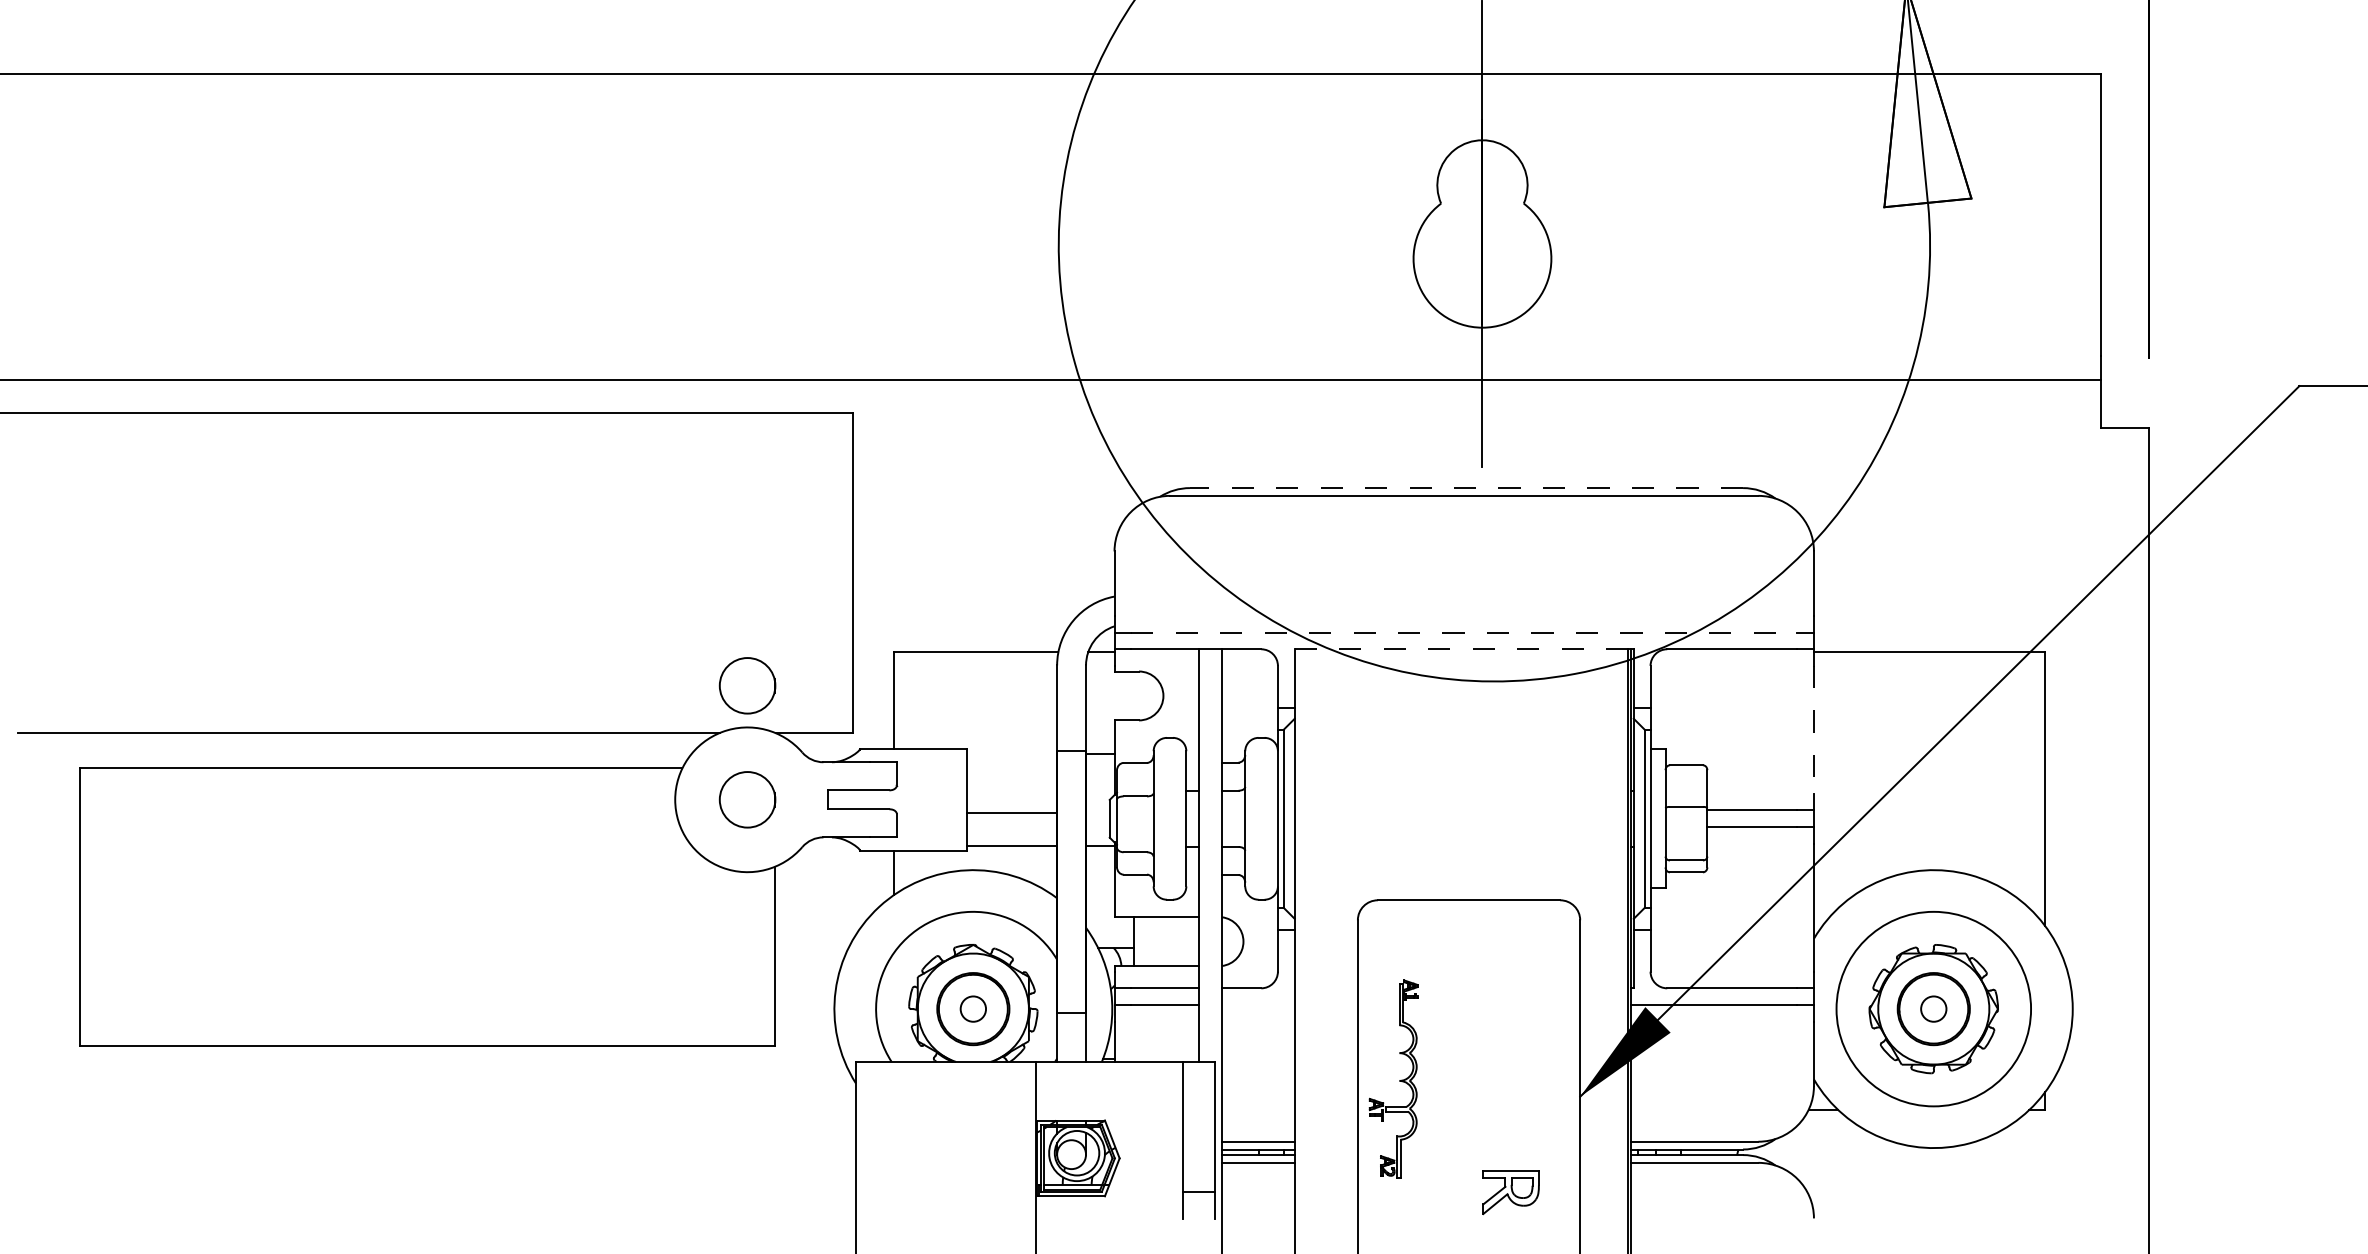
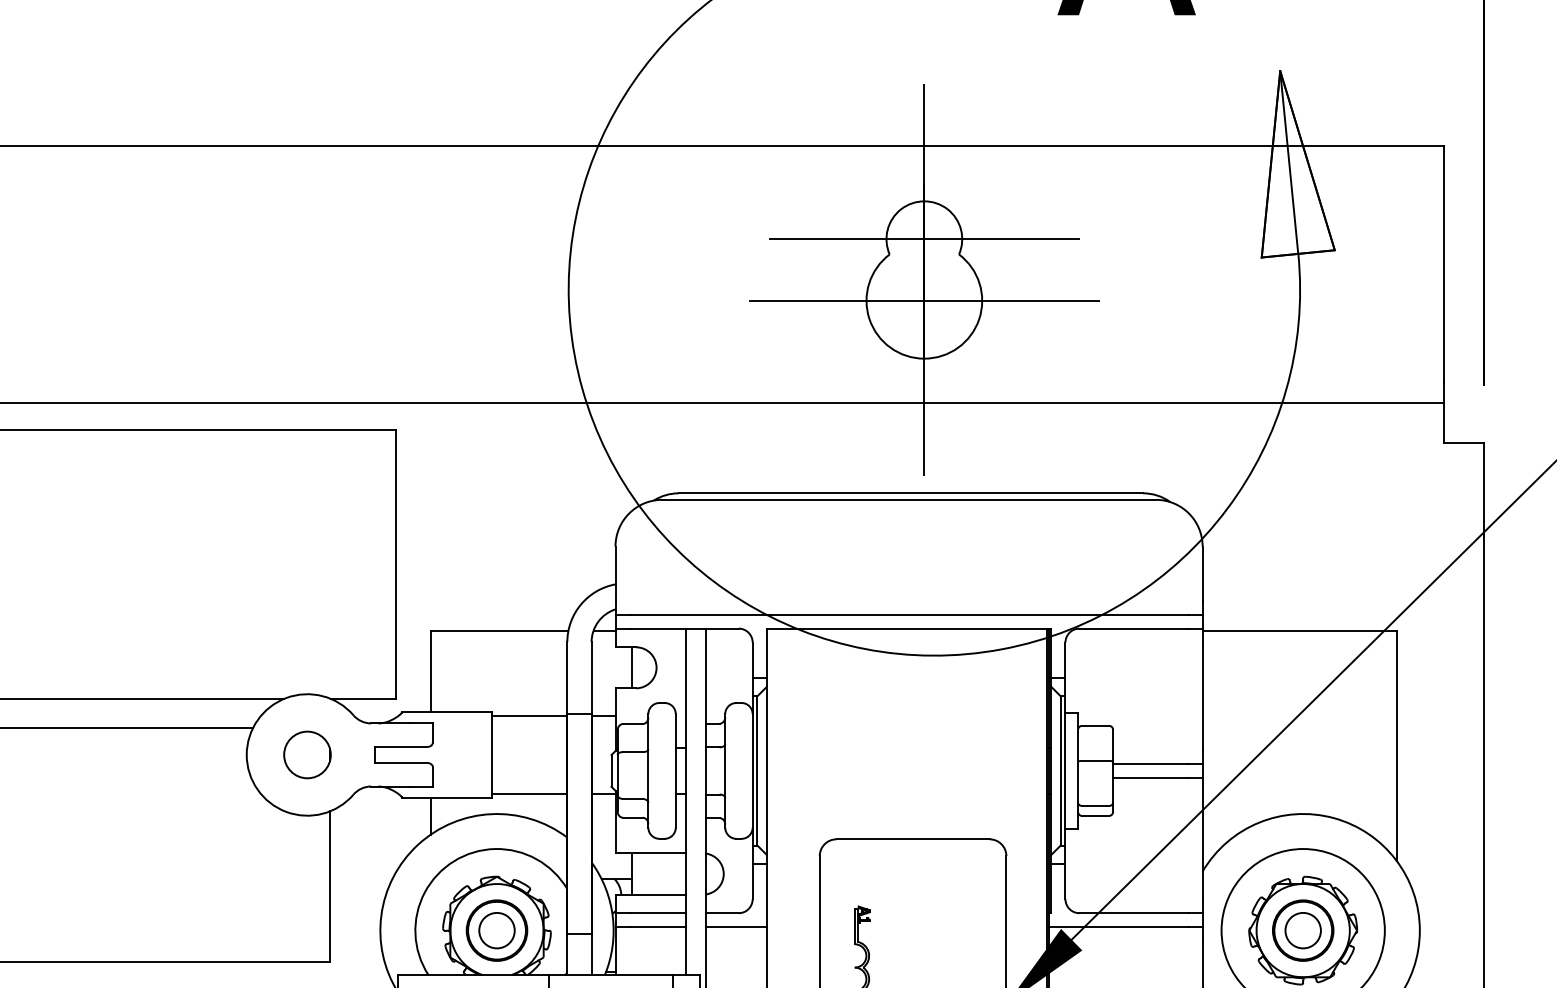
line: (1482, 185) -> (924, 239), added
line: (1482, 258) -> (924, 300), added
line: (1466, 488) -> (910, 493), dashed -> solid
line: (1464, 632) -> (909, 614), dashed -> solid
line: (1461, 649) -> (906, 628), dashed -> solid
part: (747, 685) -> (307, 659), removed
line: (1133, 695) -> (631, 667), added
line: (1813, 729) -> (1202, 695), dashed -> solid
line: (1012, 812) -> (529, 716), moved
line: (1257, 1005) -> (735, 927), added
circle: (973, 1008) -> (497, 930), size x1.67
circle: (1933, 1008) -> (1302, 930), size x1.67

